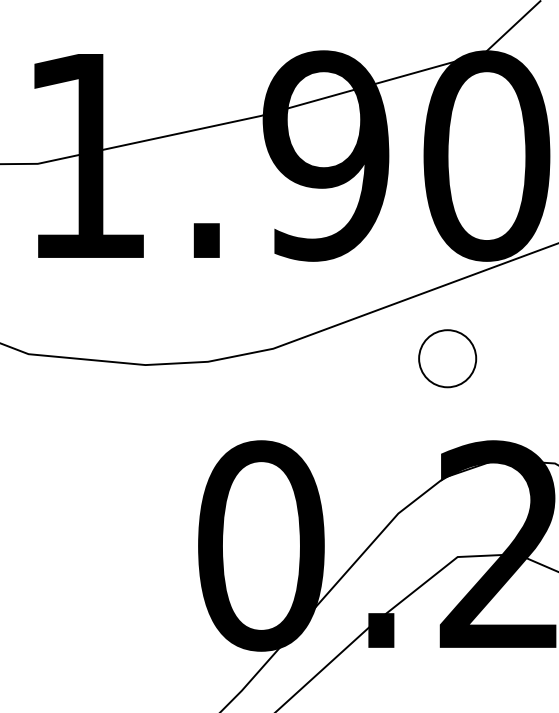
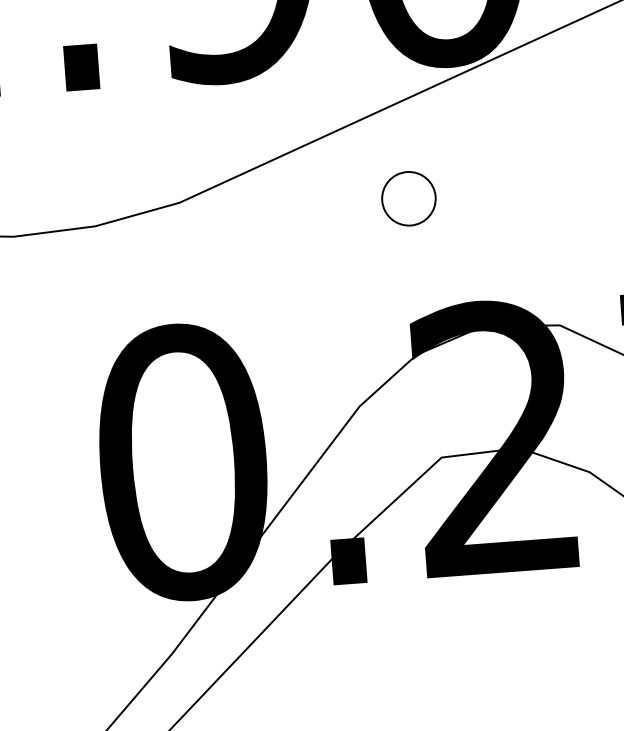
part: (447, 358) -> (408, 198), size x0.71

